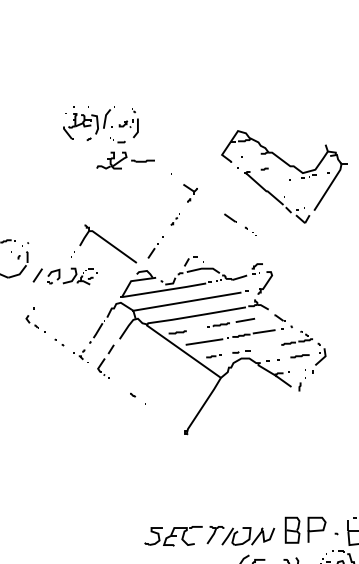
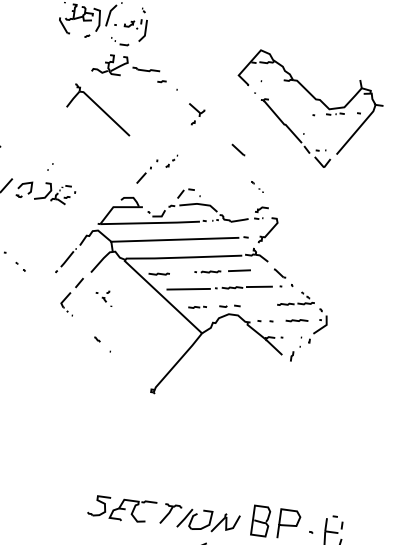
line: (264, 168) -> (161, 80), moved
part: (174, 219) -> (170, 161), moved
part: (250, 230) -> (257, 185), moved
part: (108, 243) -> (100, 108), moved
part: (80, 355) -> (103, 297), moved

